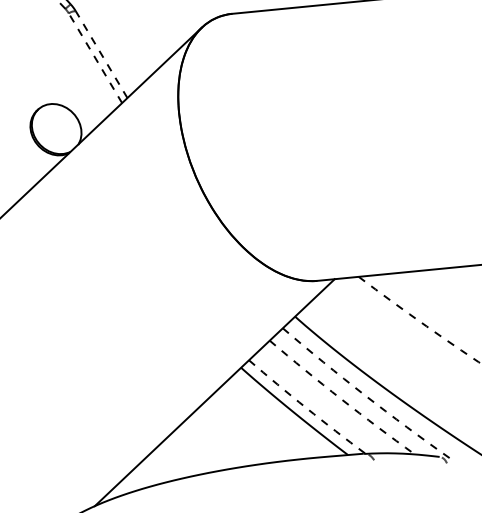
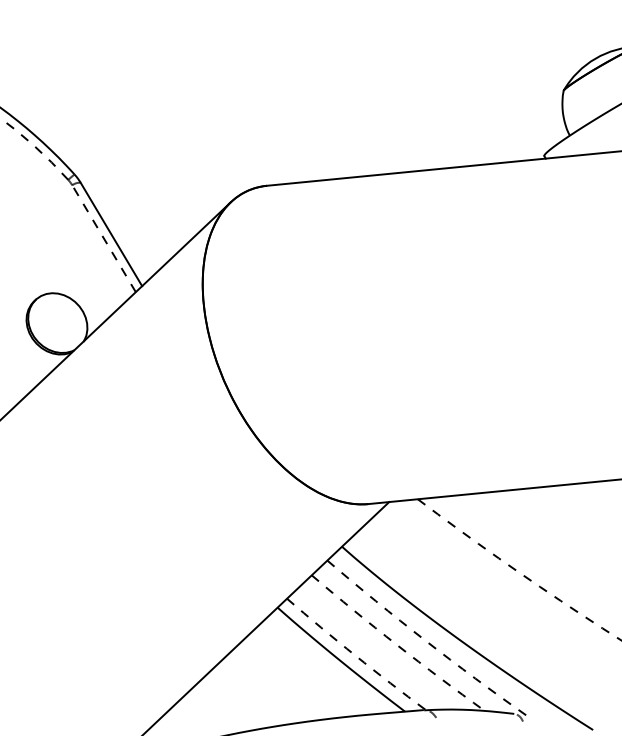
line: (101, 54) -> (111, 234), dashed -> solid

